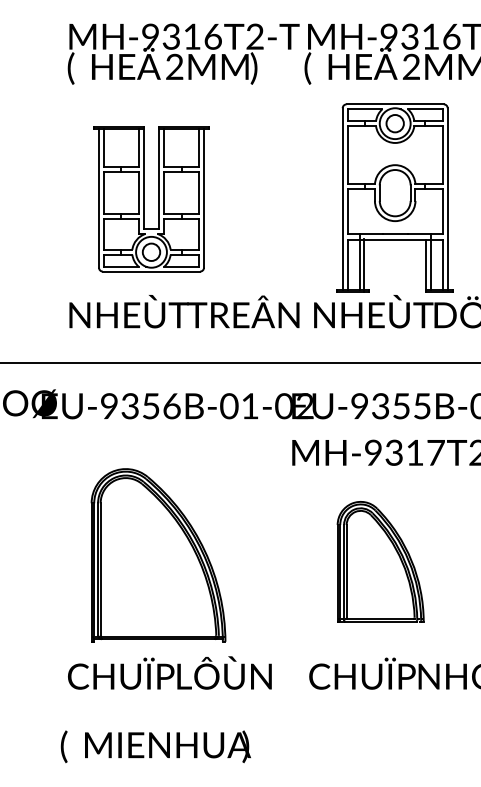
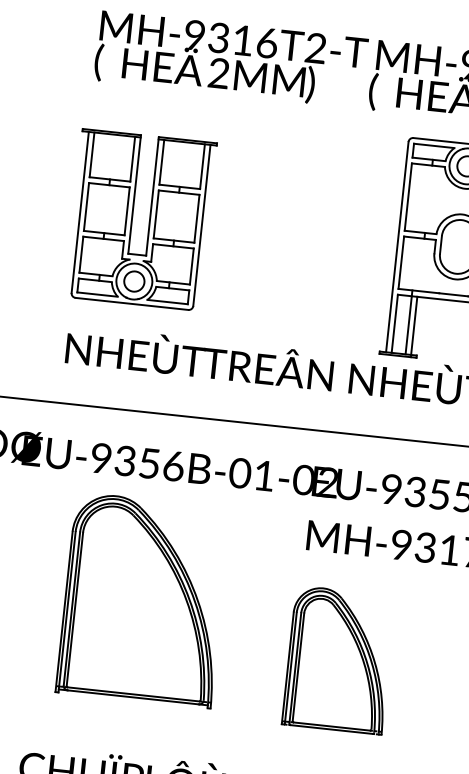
part: (144, 199) -> (132, 219), moved
part: (158, 555) -> (143, 600), moved
part: (380, 561) -> (338, 659), moved

